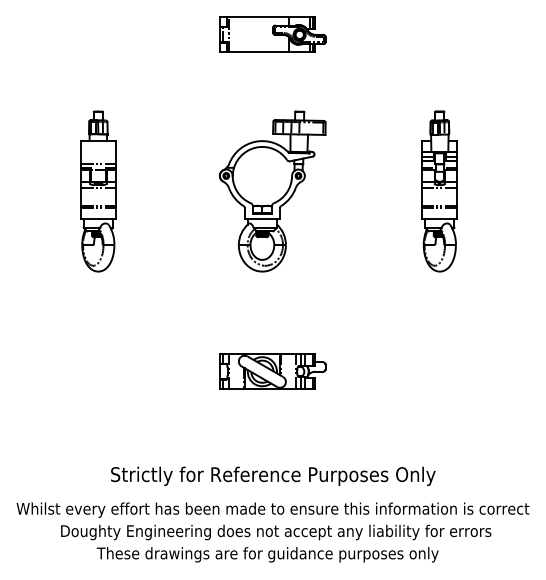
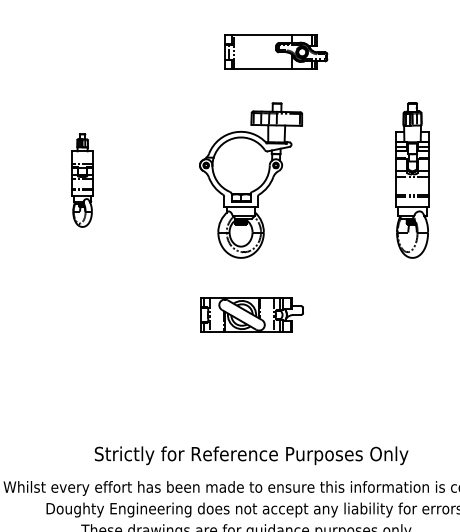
part: (272, 34) -> (275, 52), moved
part: (98, 191) -> (82, 180), size x0.6
part: (272, 371) -> (251, 314), moved

